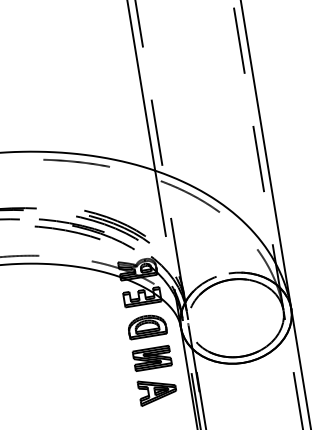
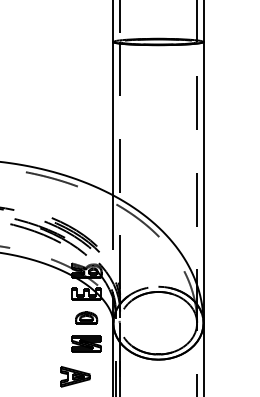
part: (146, 325) -> (86, 317), size x0.7
part: (157, 390) -> (75, 376), moved

